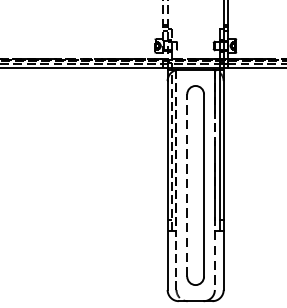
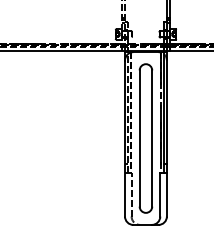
line: (187, 185) -> (139, 138), dashed -> solid
line: (215, 260) -> (160, 194), dashed -> solid

